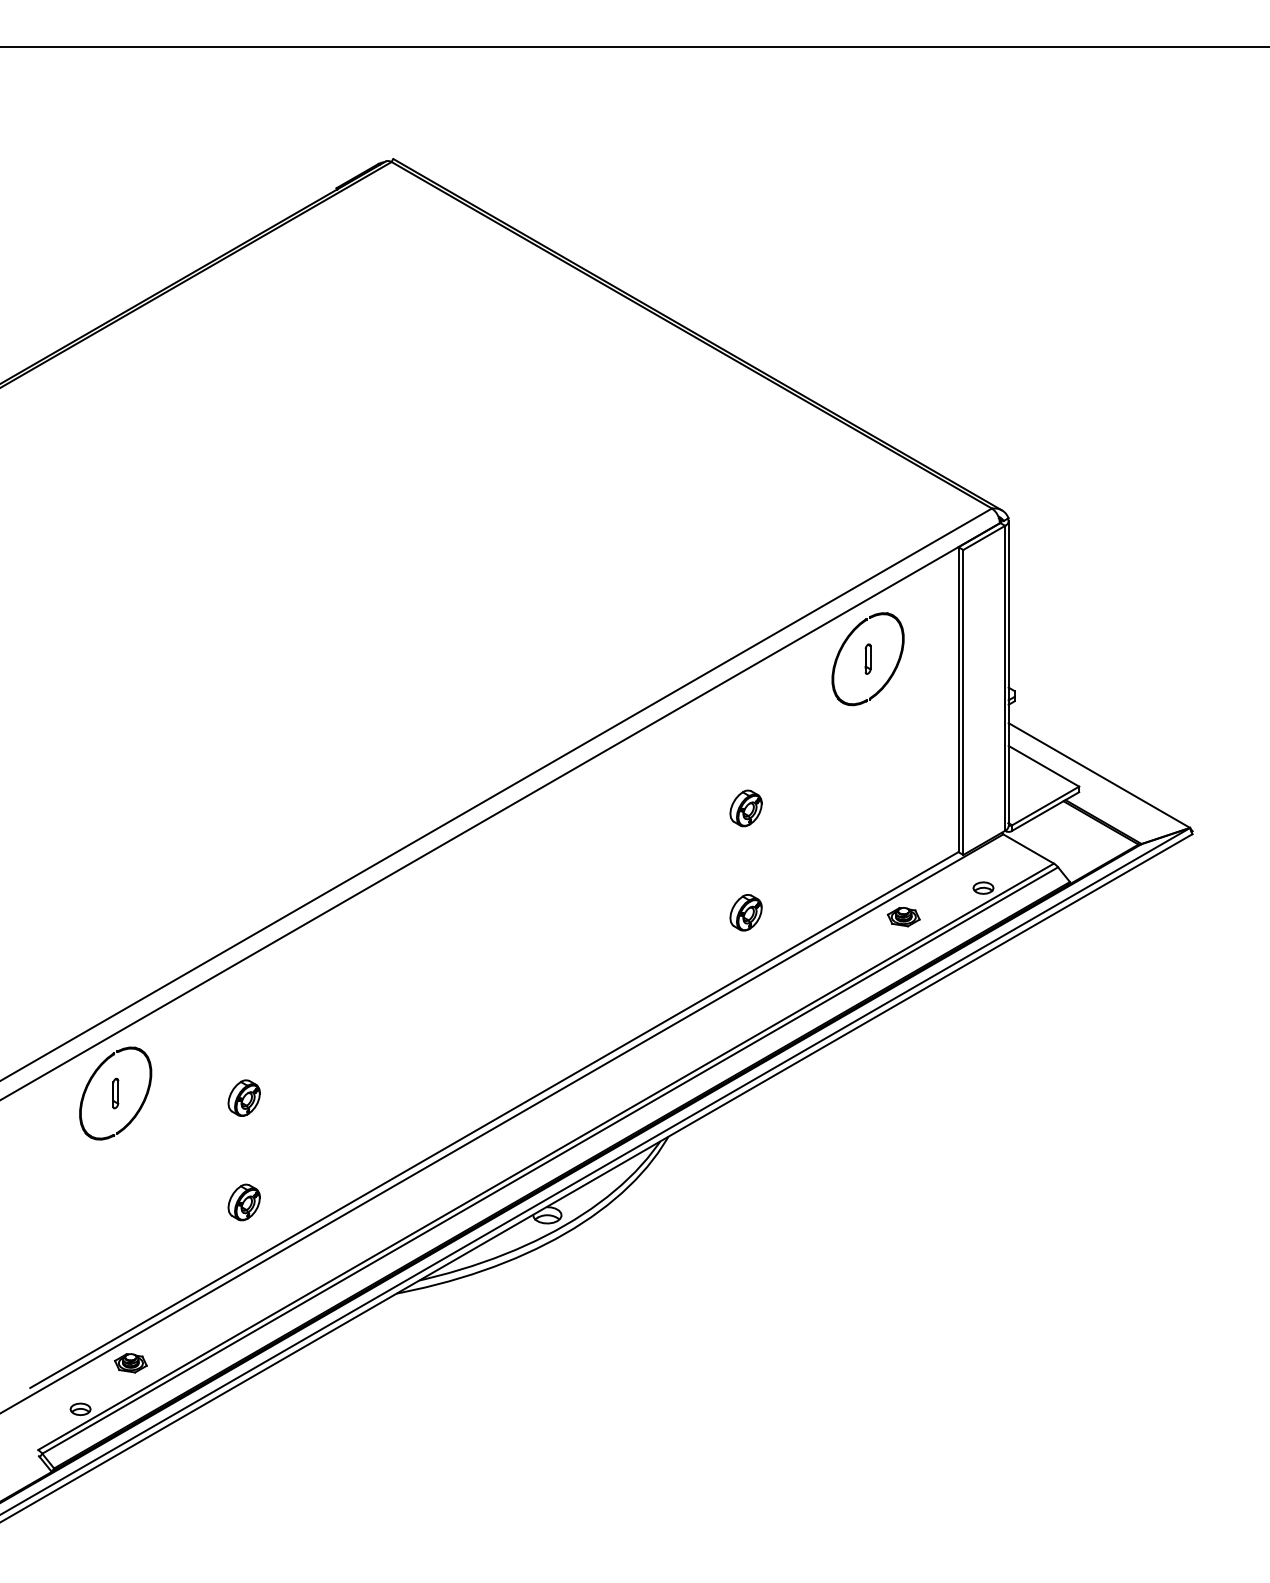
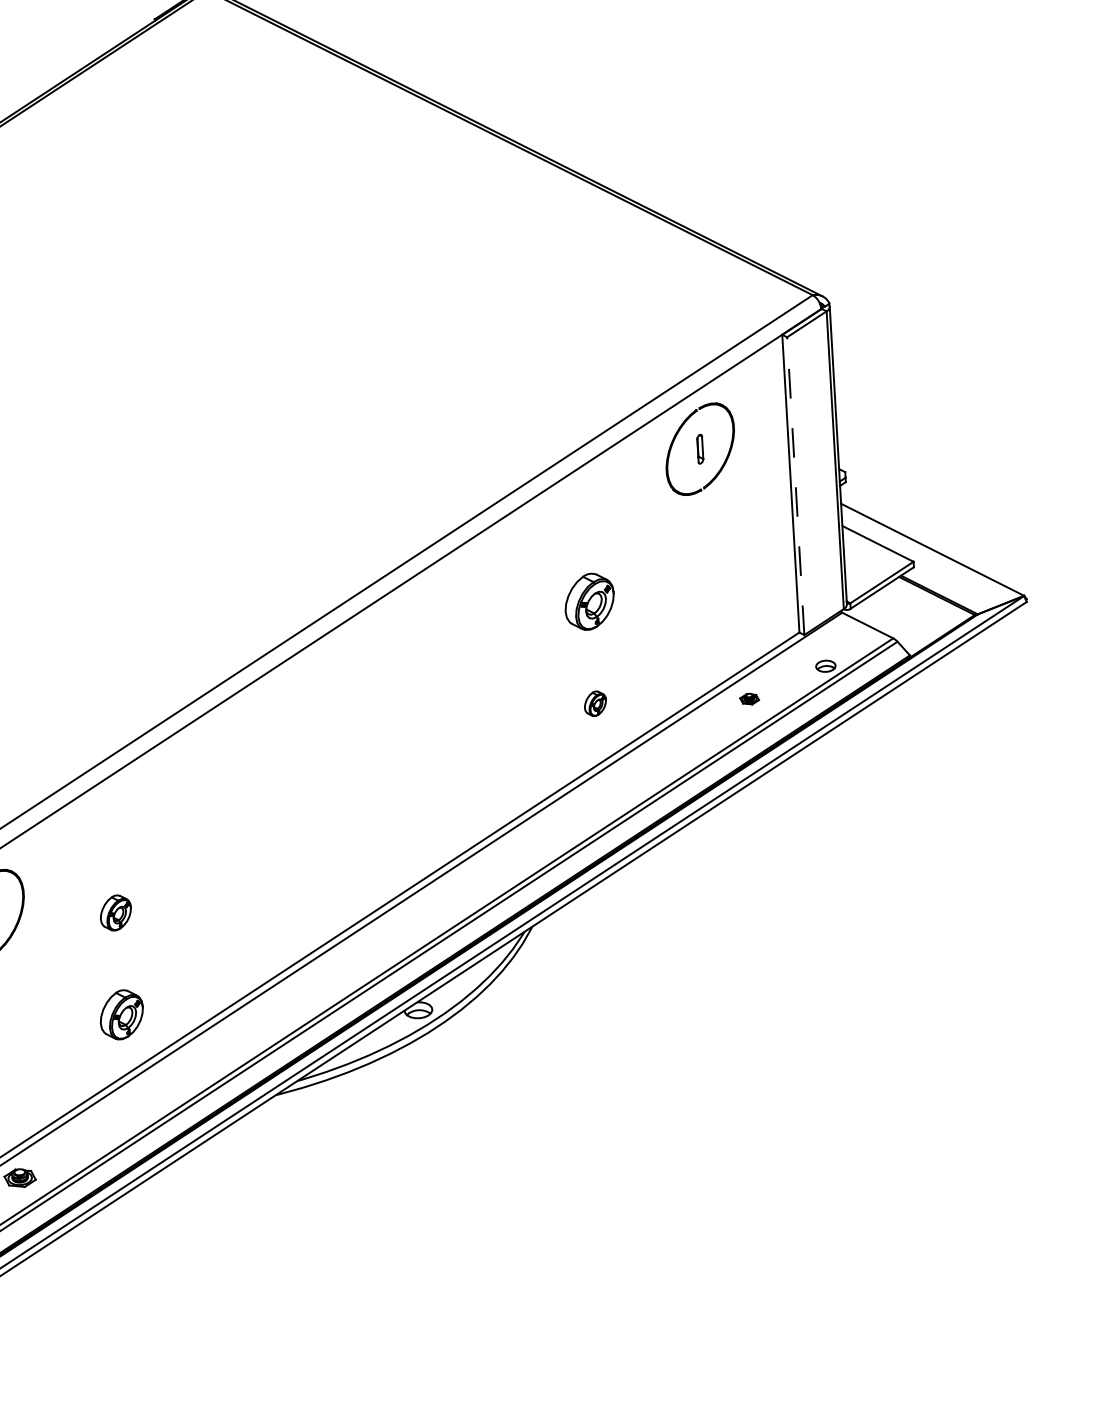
line: (963, 702) -> (795, 486), solid -> dashed
part: (745, 808) -> (589, 601), size x1.6
part: (745, 912) -> (594, 703), size x0.7
part: (903, 917) -> (749, 699), size x0.6
part: (243, 1202) -> (121, 1014), size x1.4

